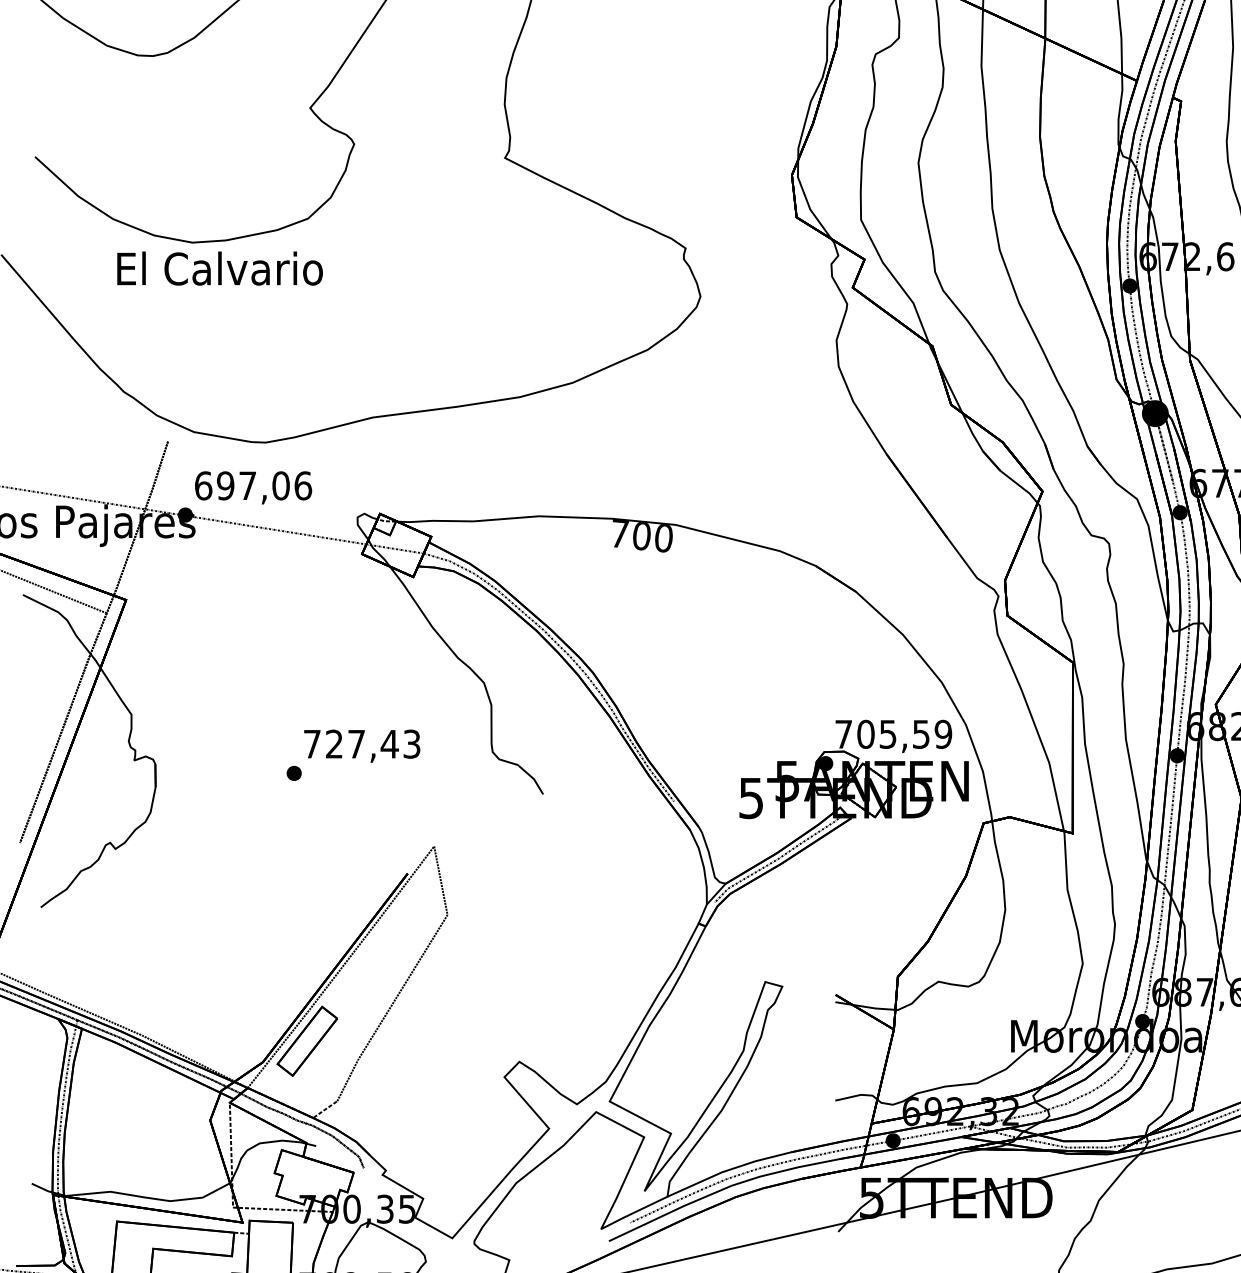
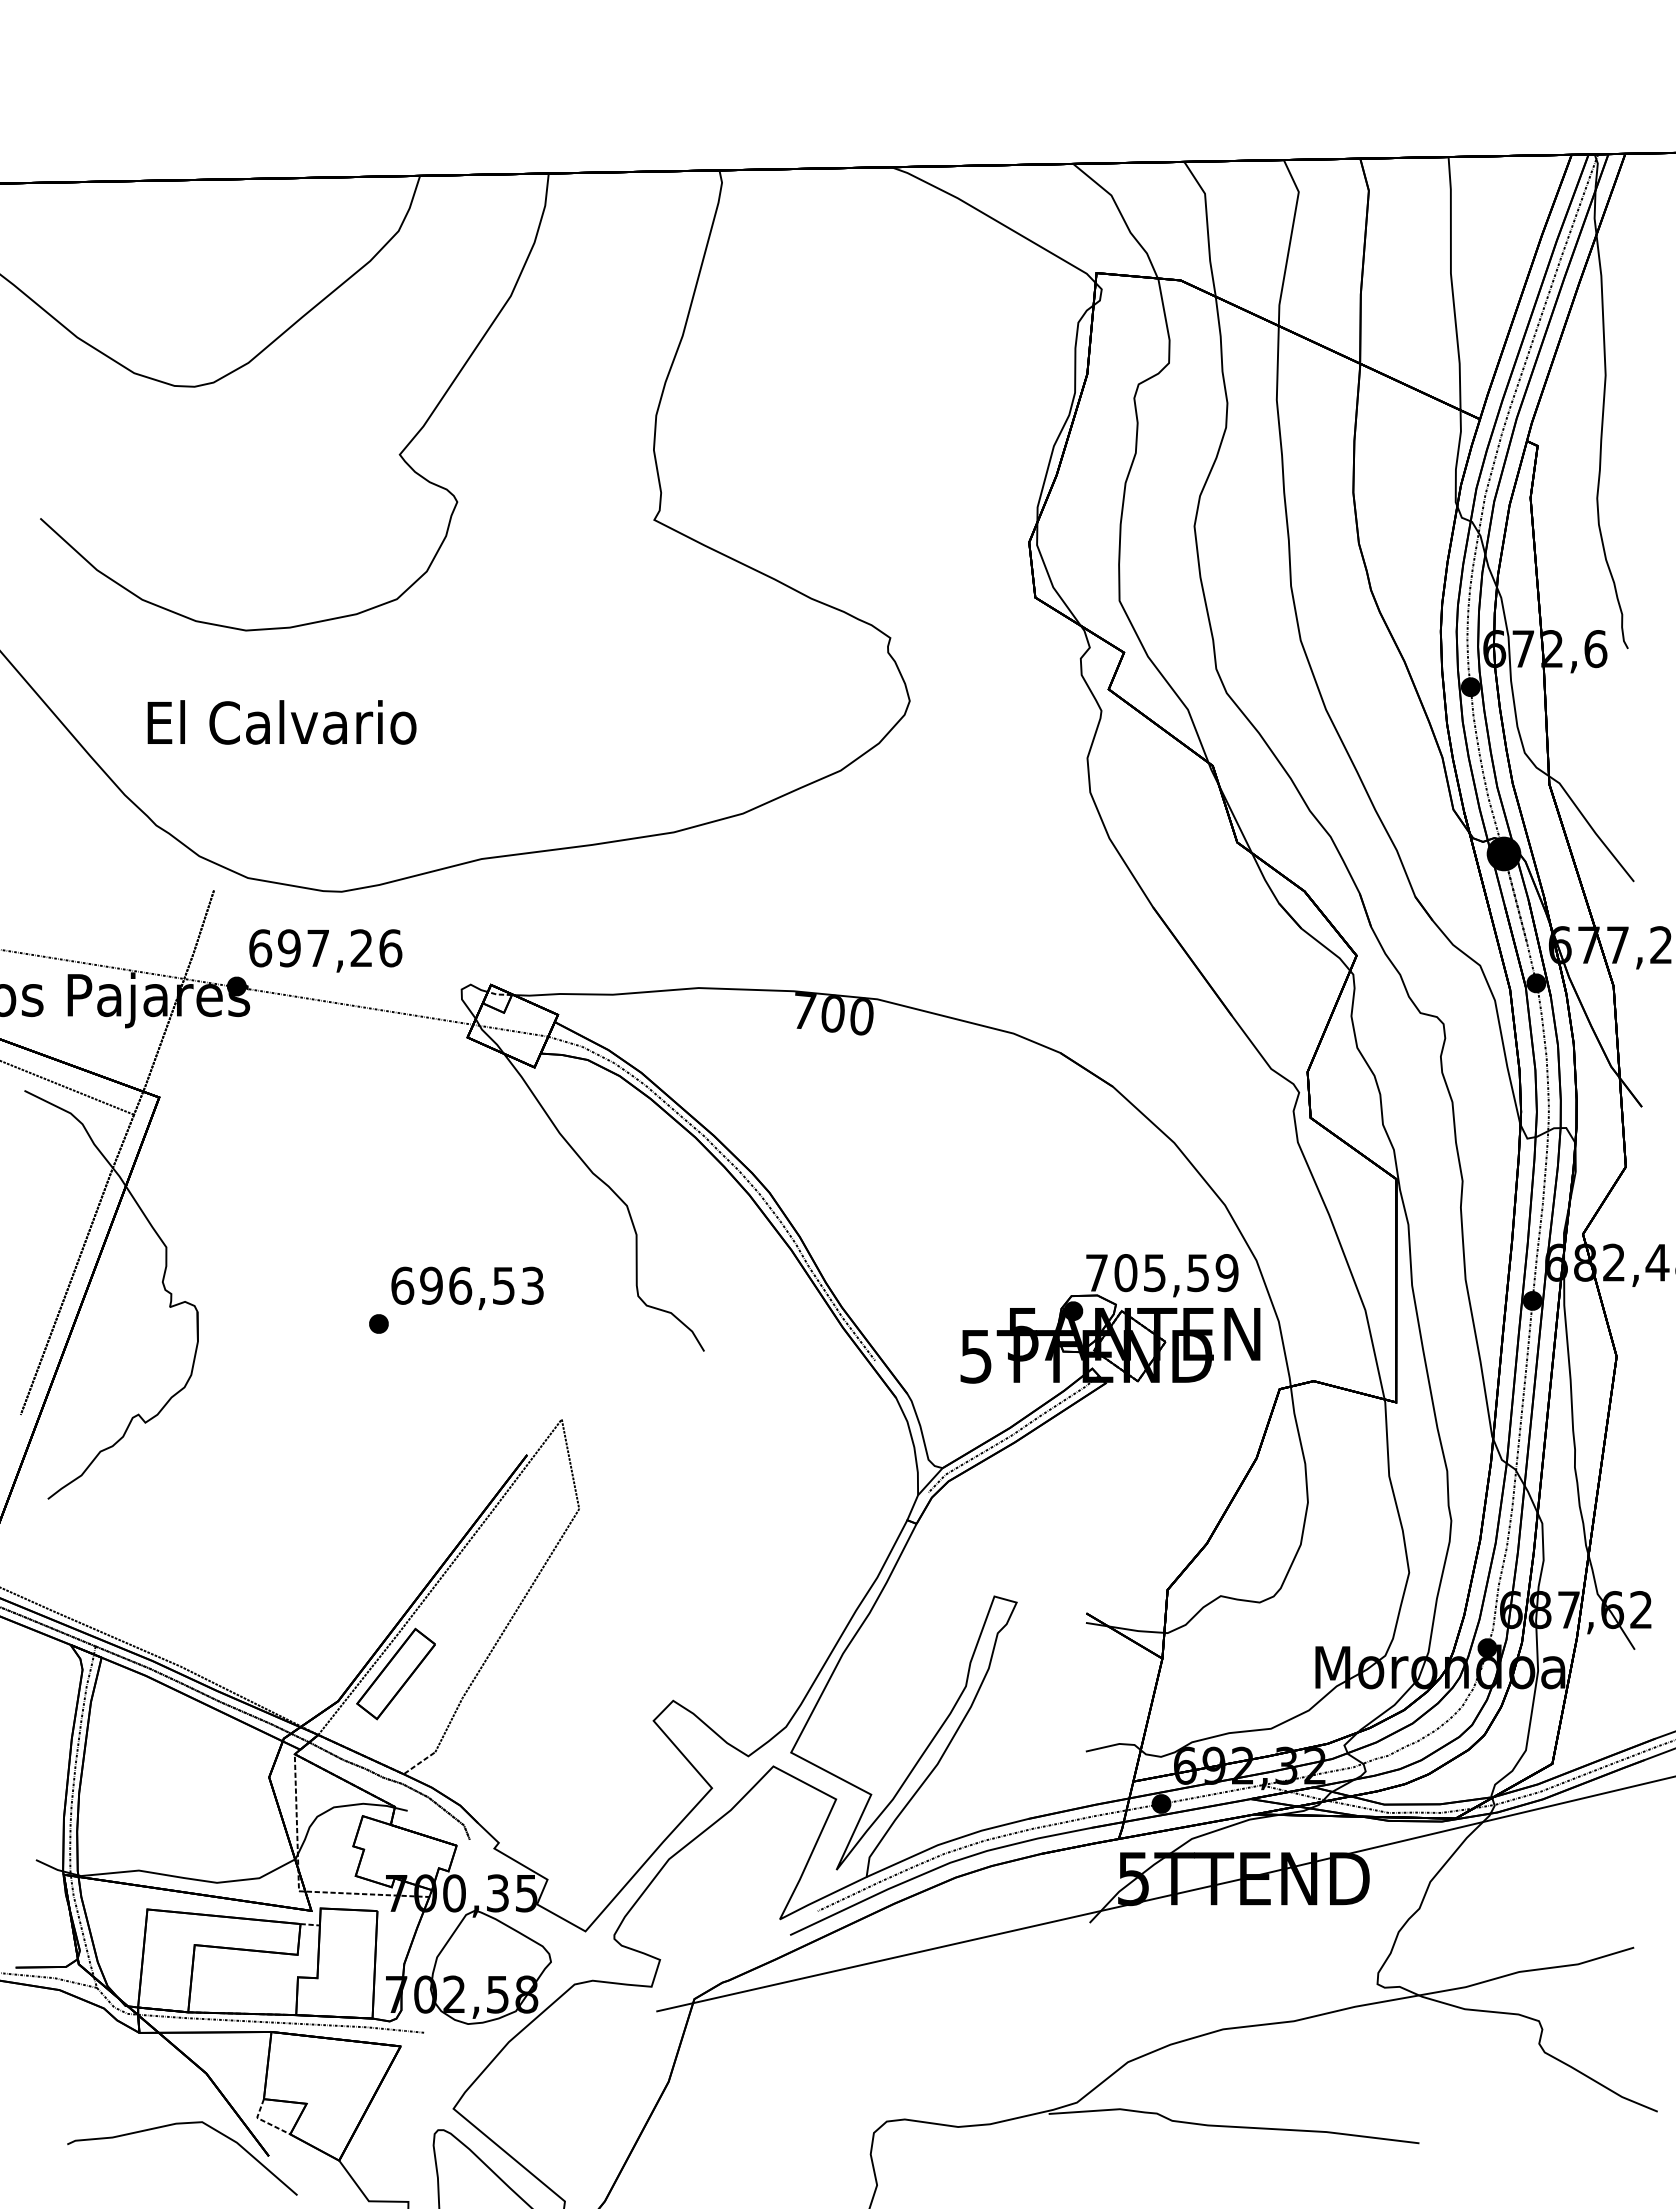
text: (219, 268) -> (281, 722), moved
text: (280, 486) -> (361, 948), 697,06 -> 697,26
text: (351, 743) -> (453, 1285), 727,43 -> 696,53

